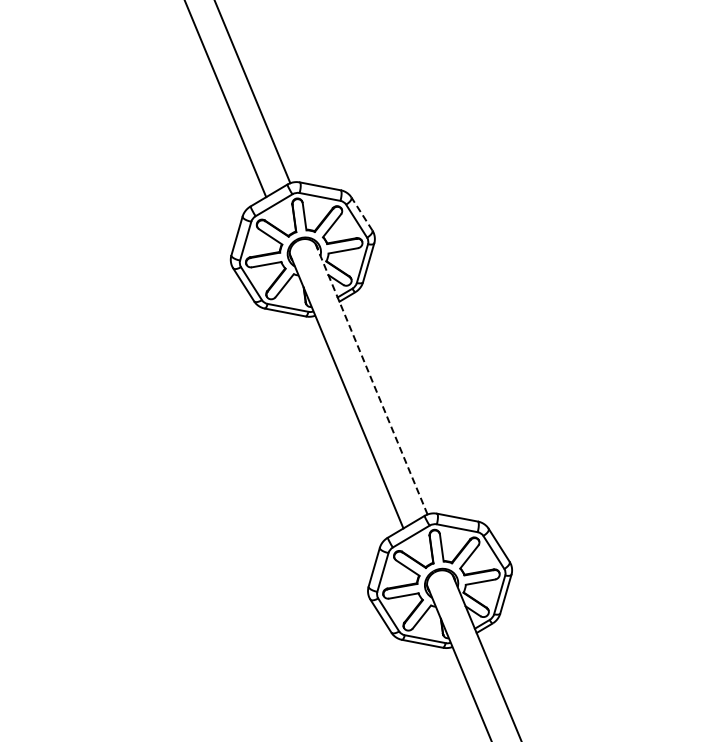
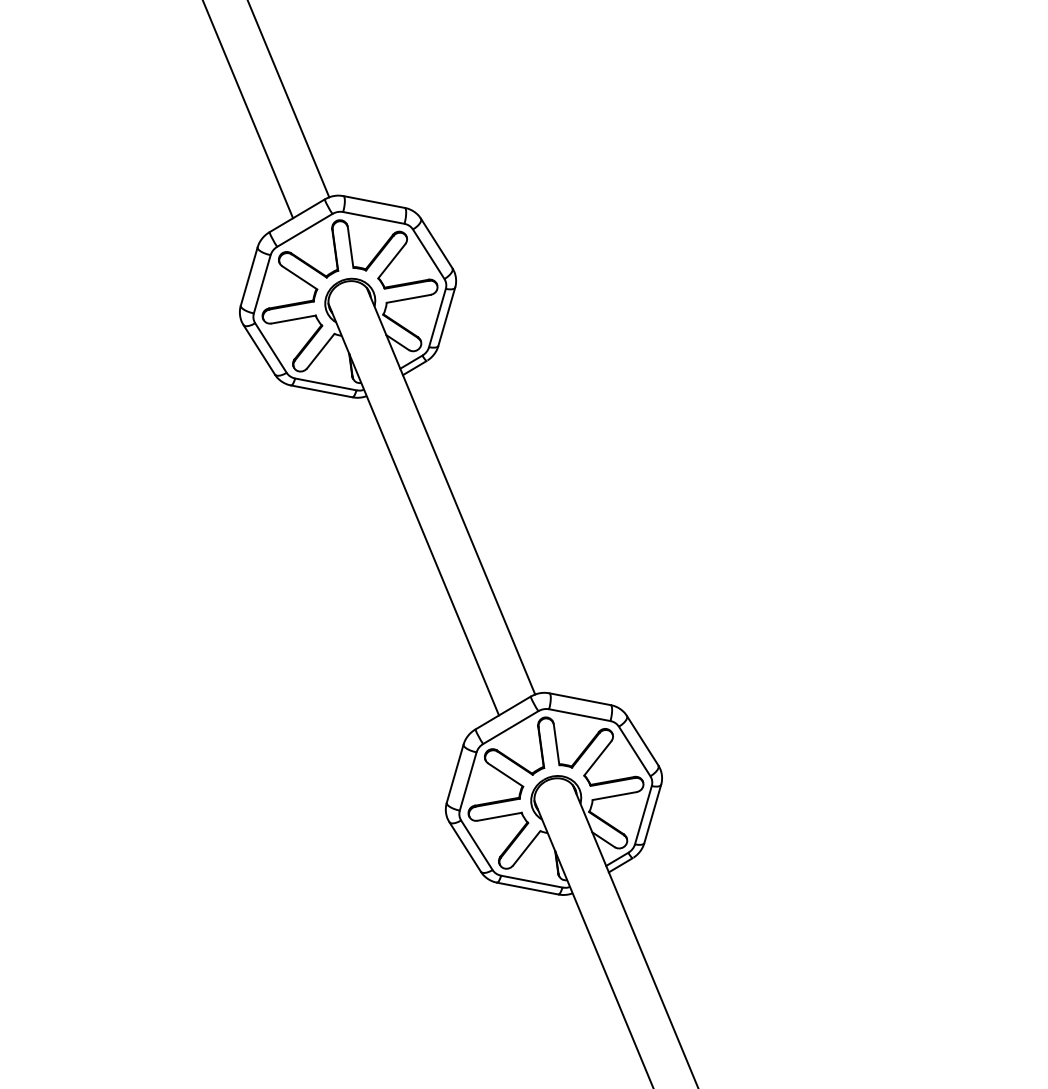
line: (361, 214) -> (436, 244), dashed -> solid
line: (371, 379) -> (451, 491), dashed -> solid

